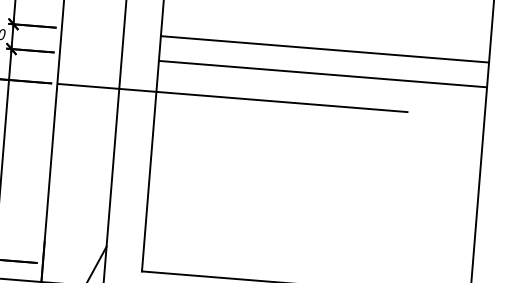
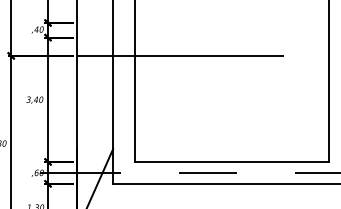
line: (324, 50) -> (231, 23), removed
line: (322, 73) -> (231, 37), removed

